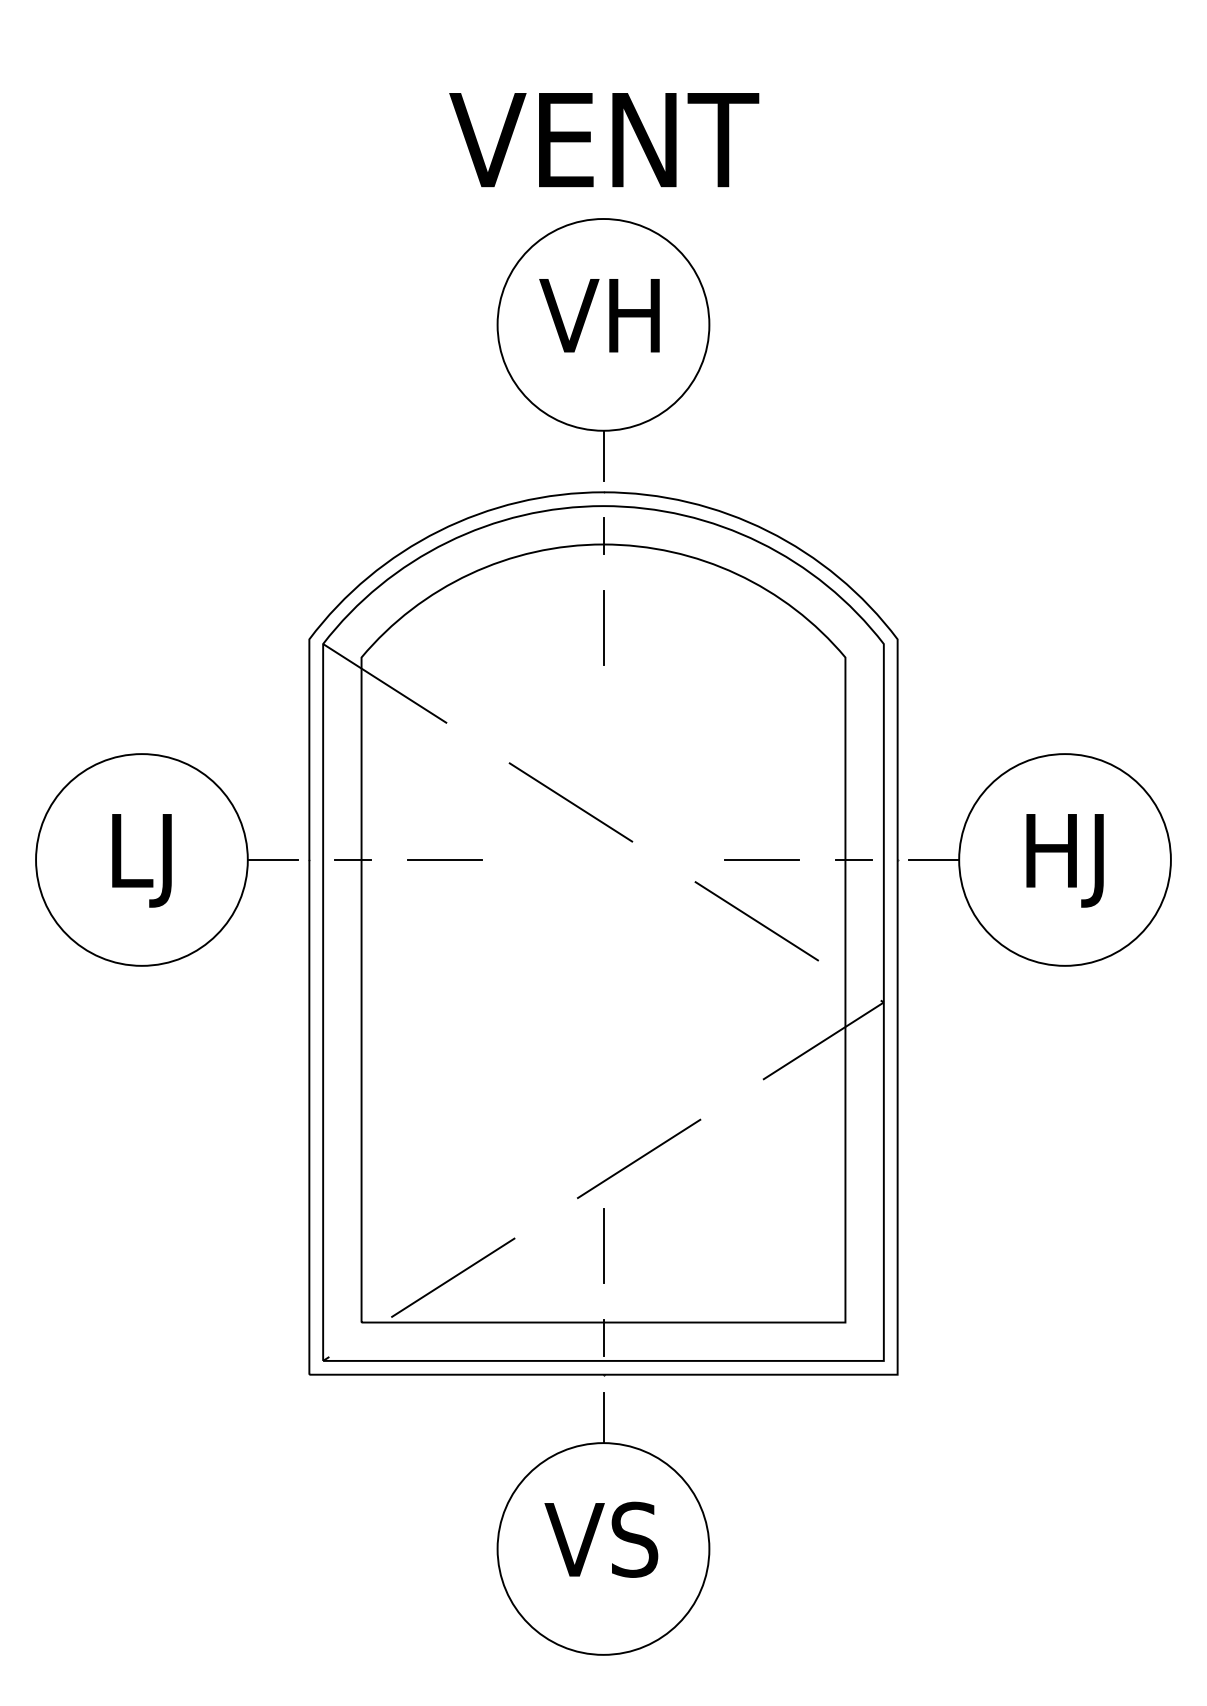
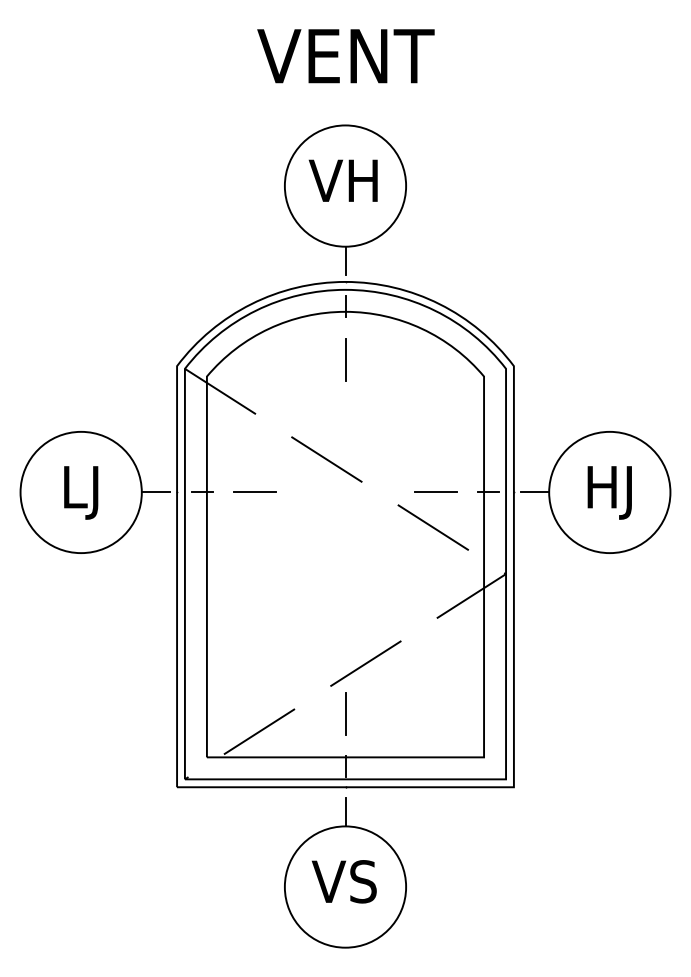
text: (603, 140) -> (345, 56), moved

